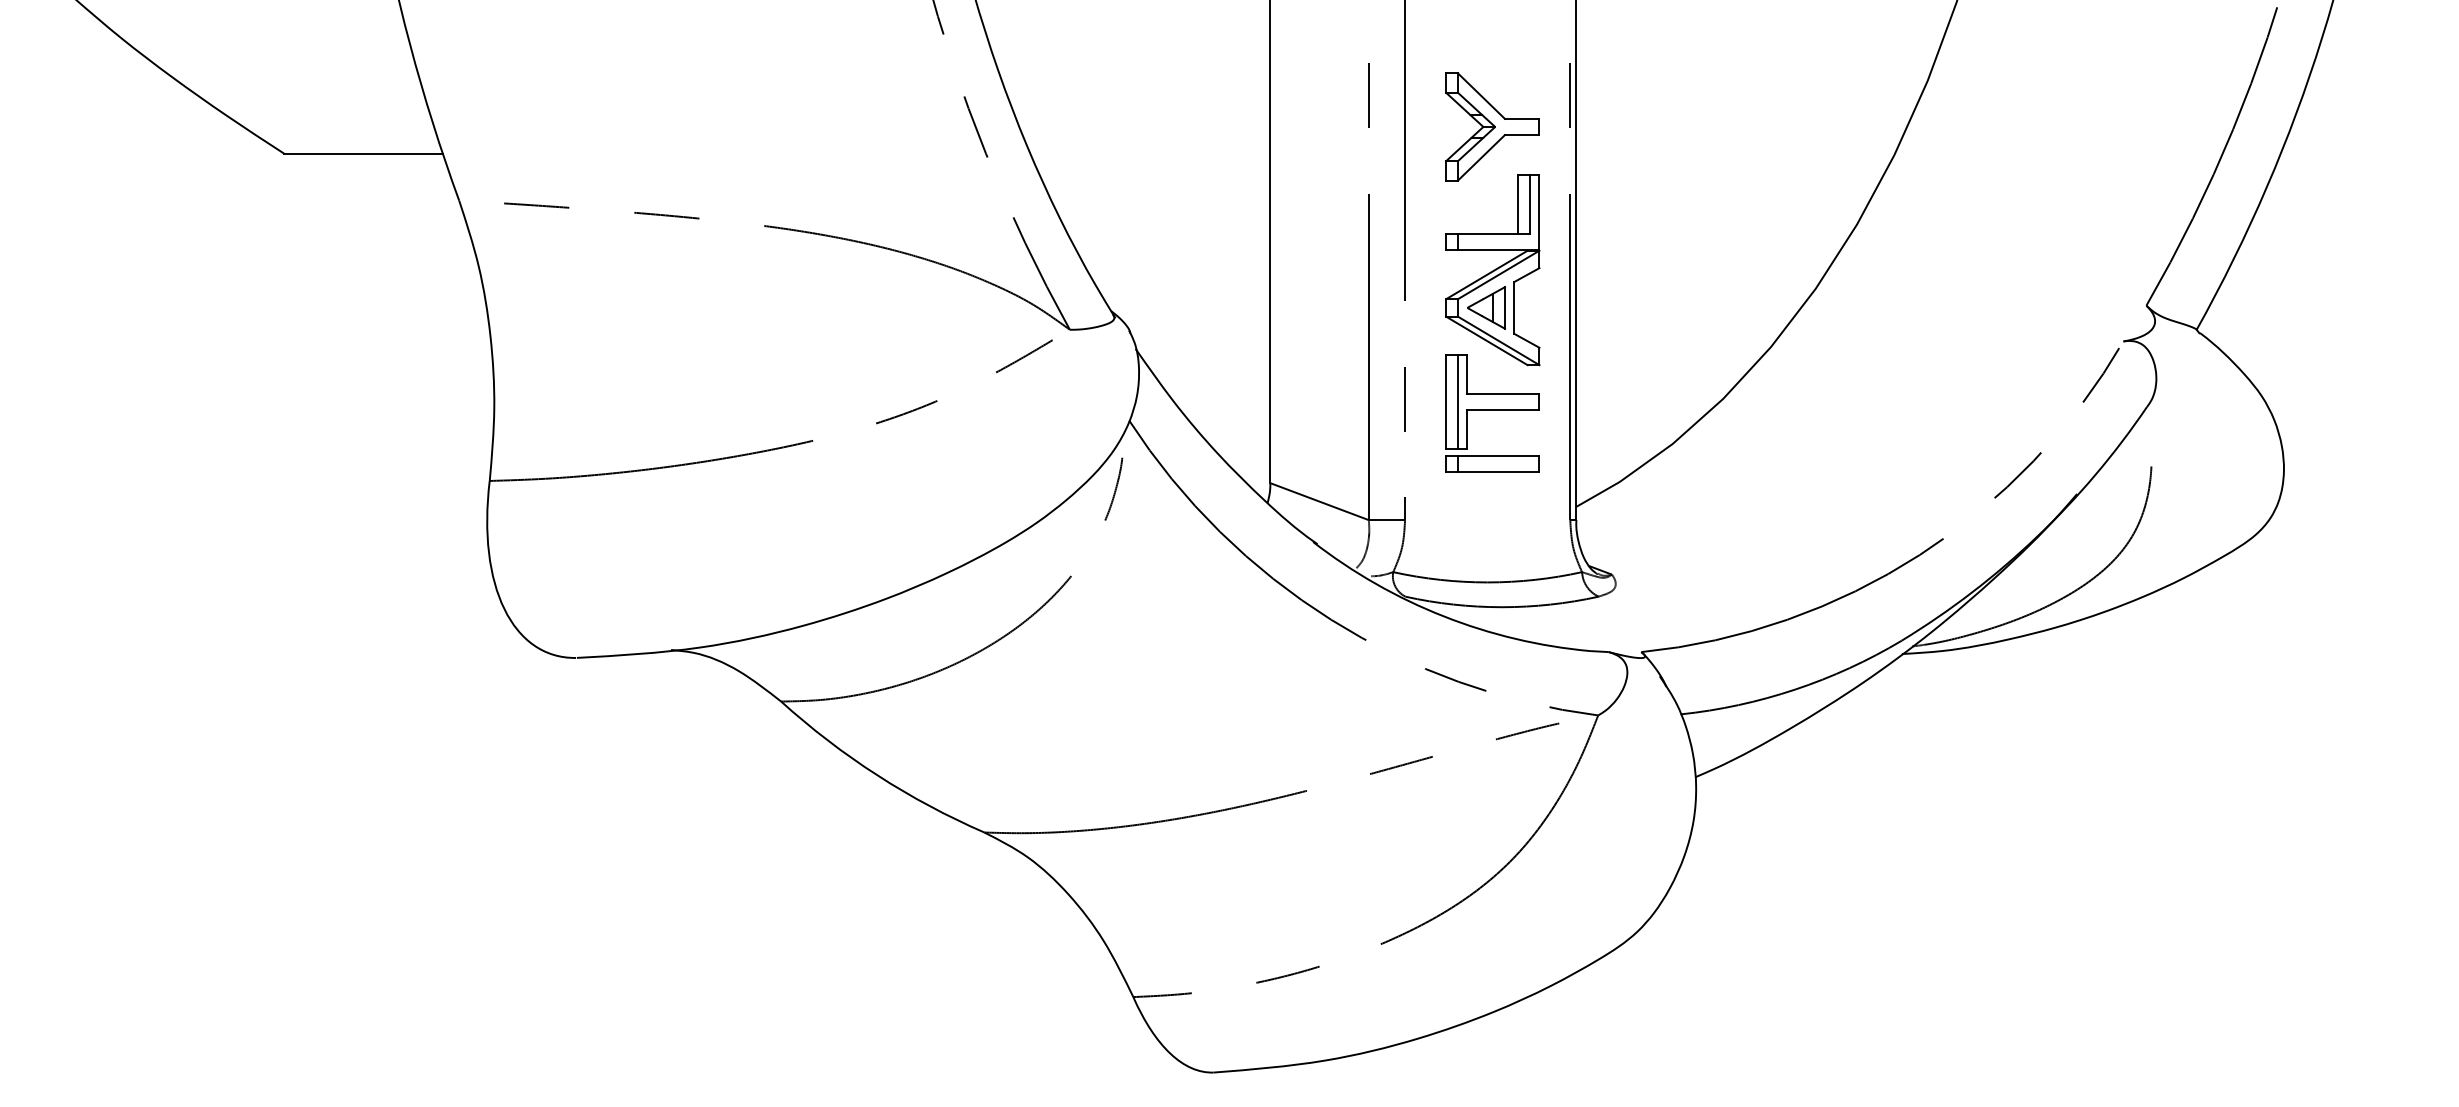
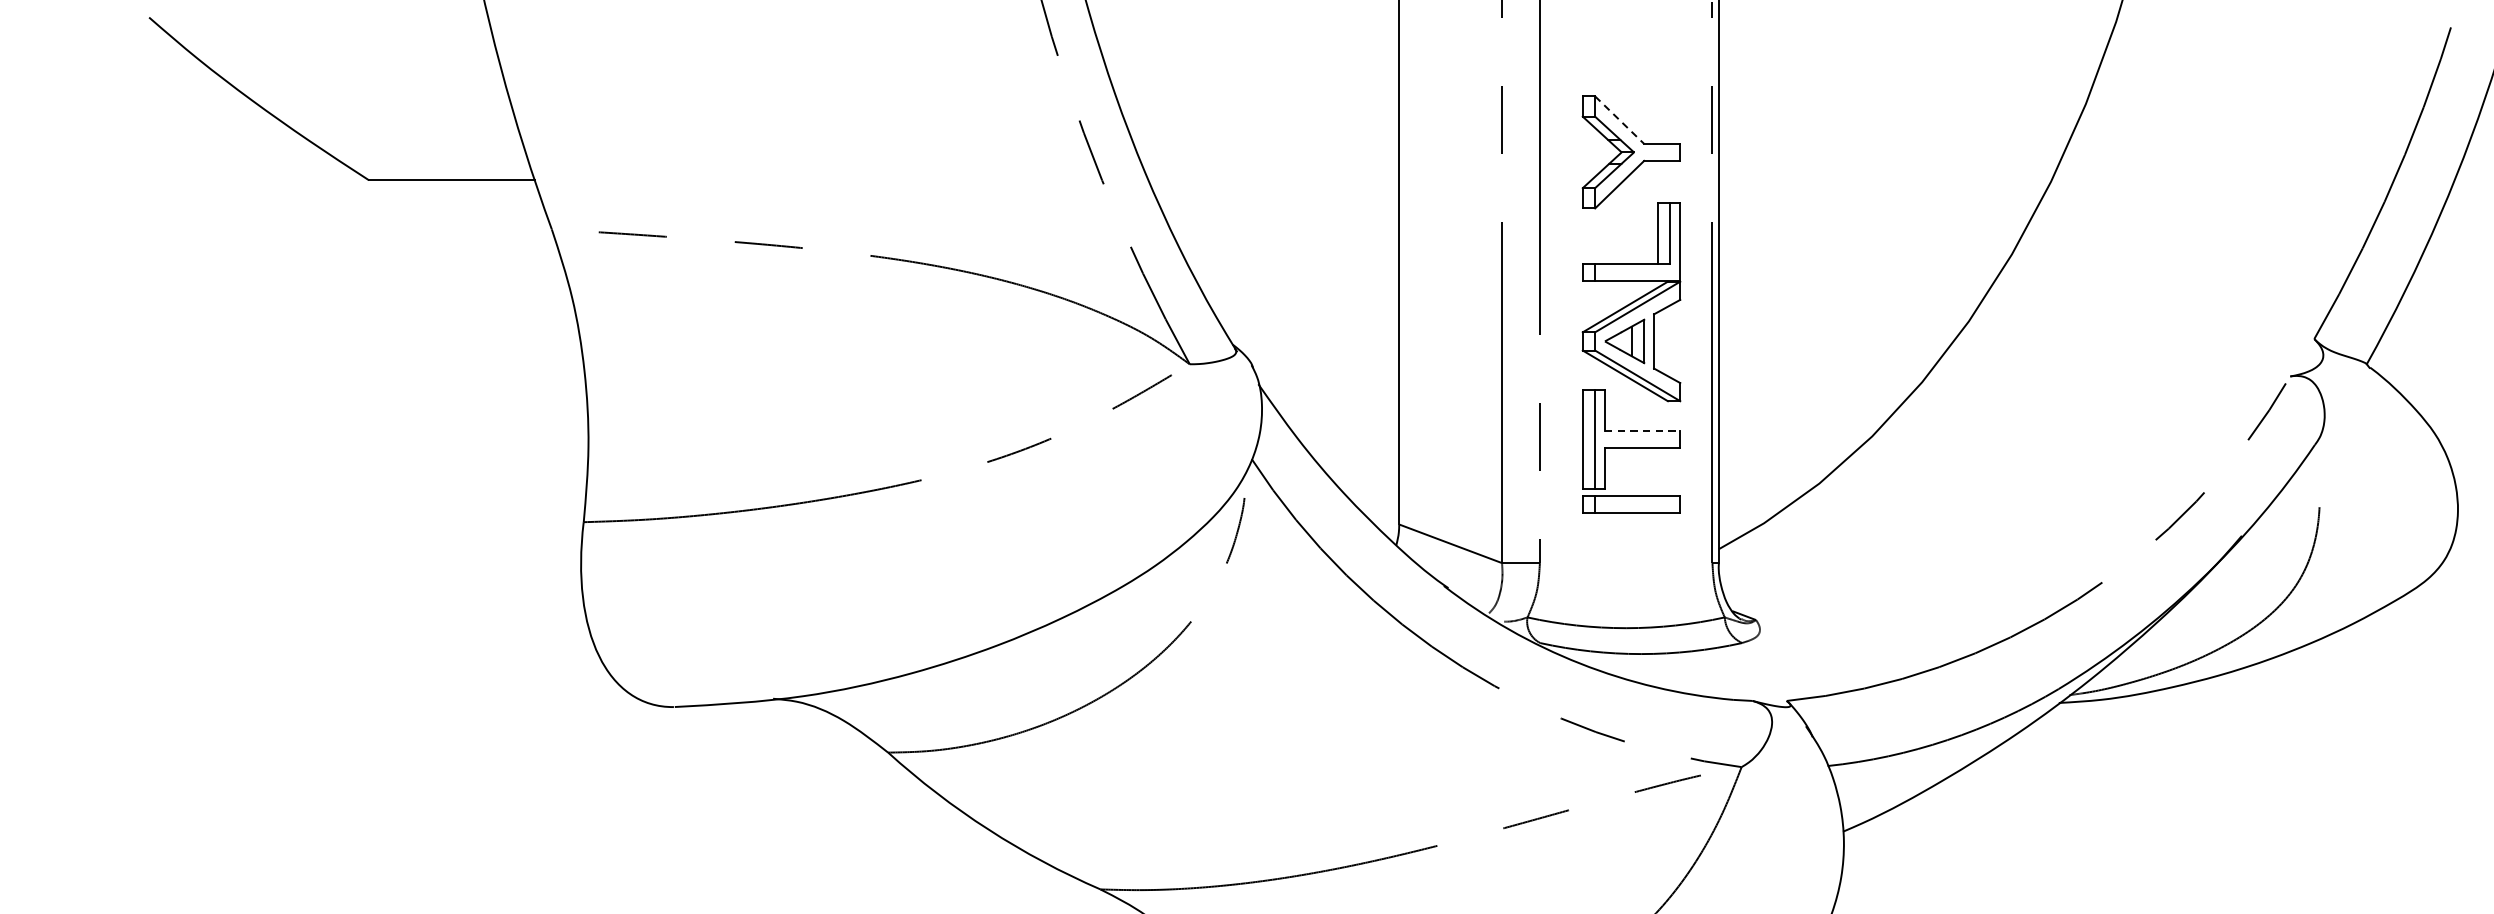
line: (1481, 96) -> (1619, 120), solid -> dashed
line: (1503, 393) -> (1642, 430), solid -> dashed

